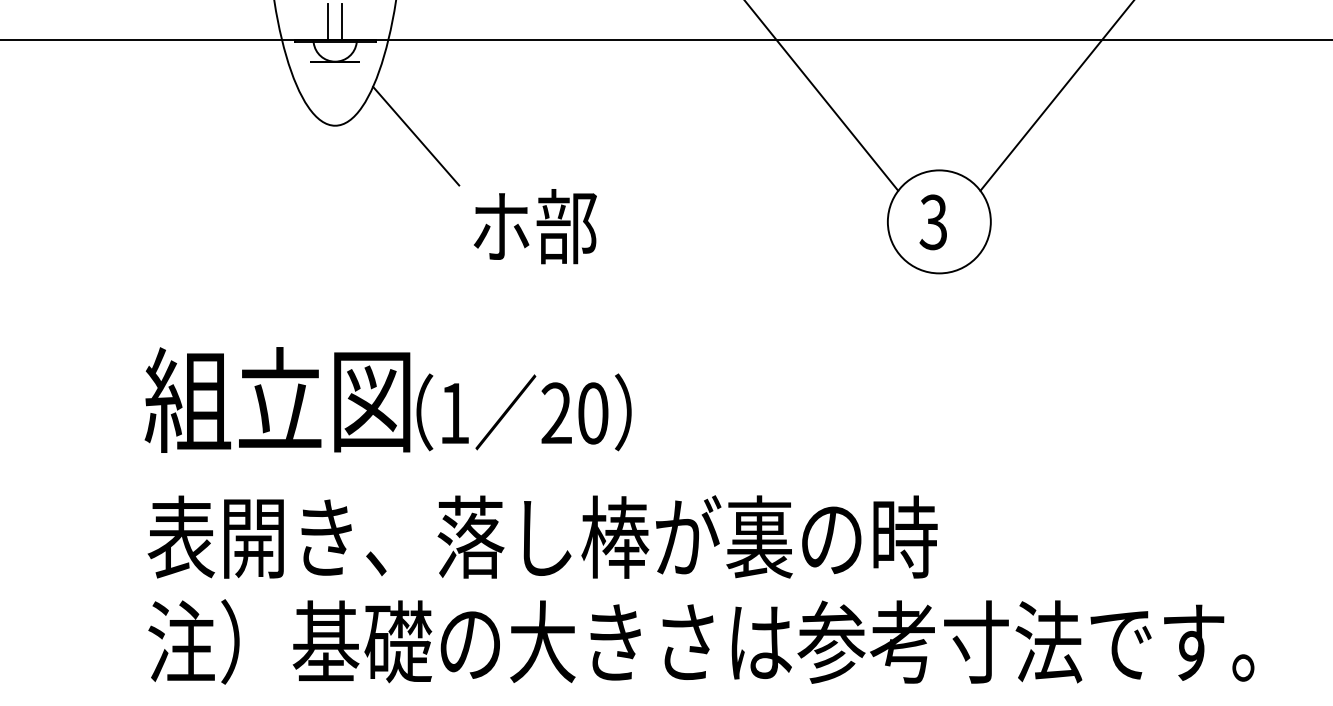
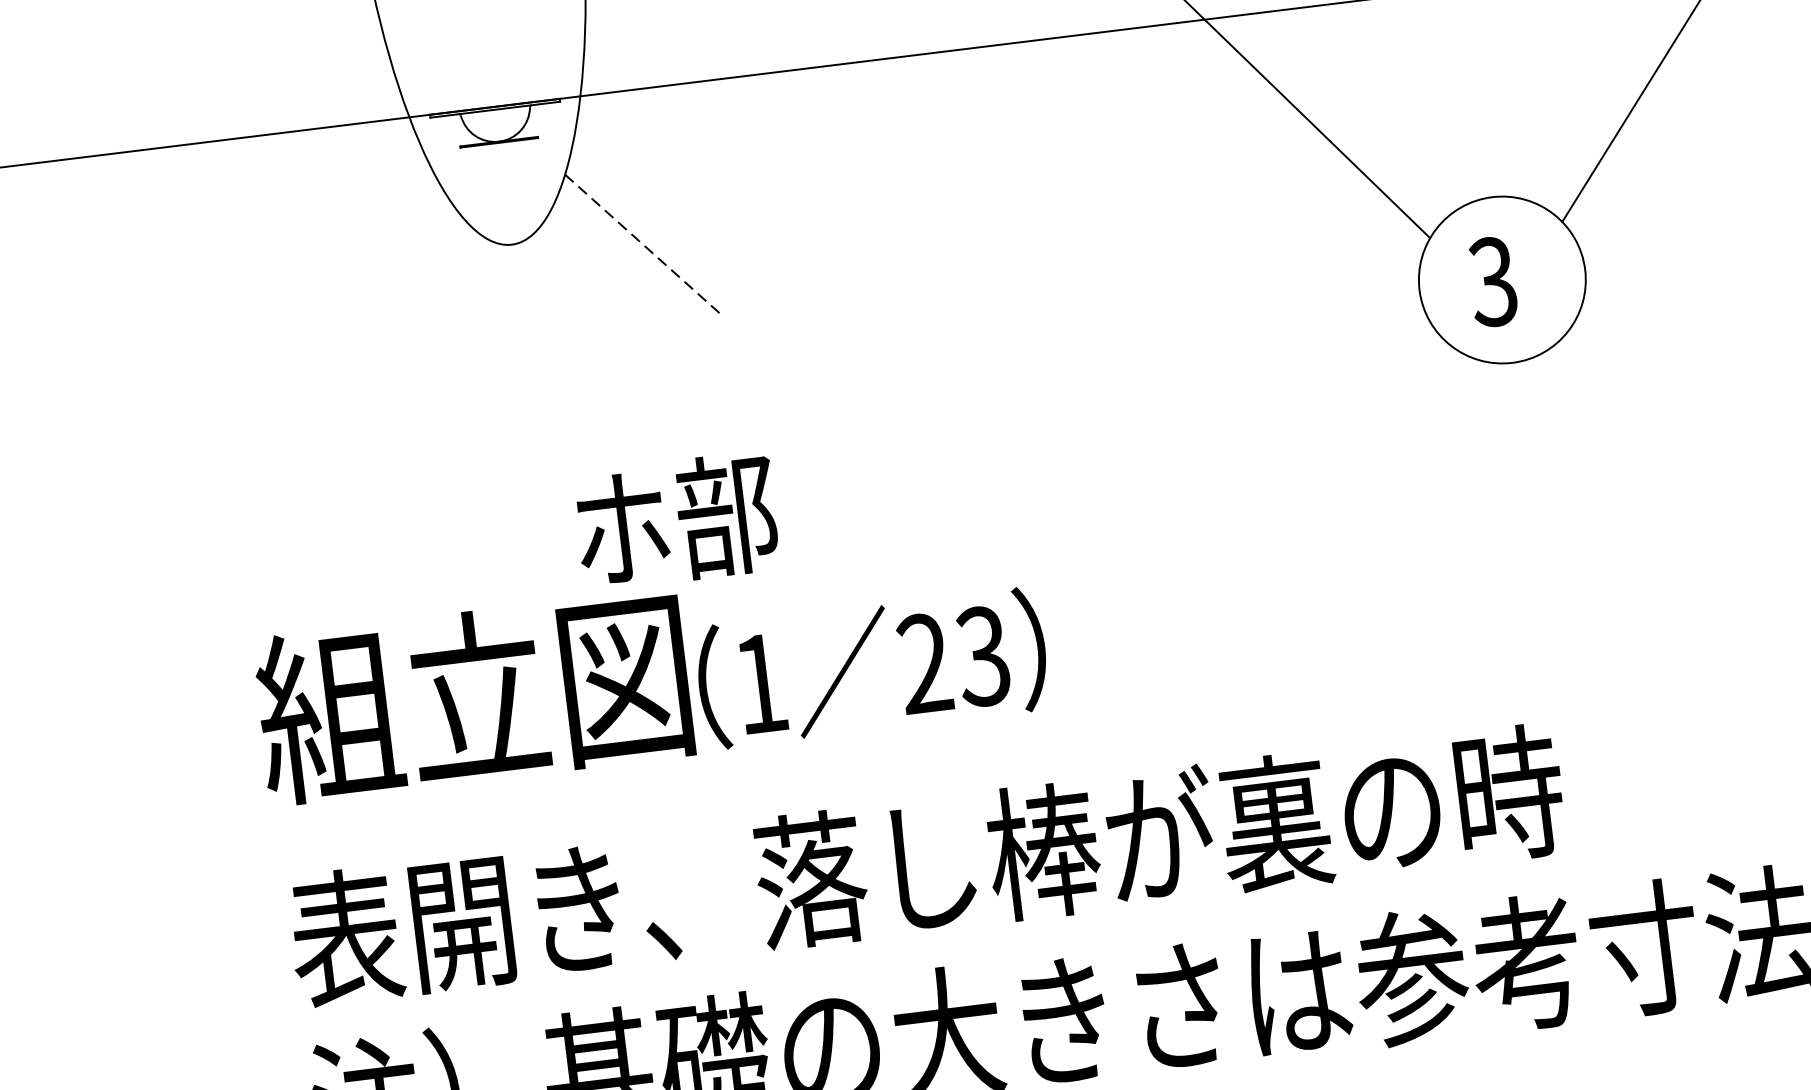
line: (327, 21) -> (478, 78), removed
line: (342, 21) -> (502, 75), removed
line: (416, 136) -> (644, 245), solid -> dashed
text: (535, 226) -> (676, 521), moved
text: (592, 413) -> (982, 656), 20 -> 23

